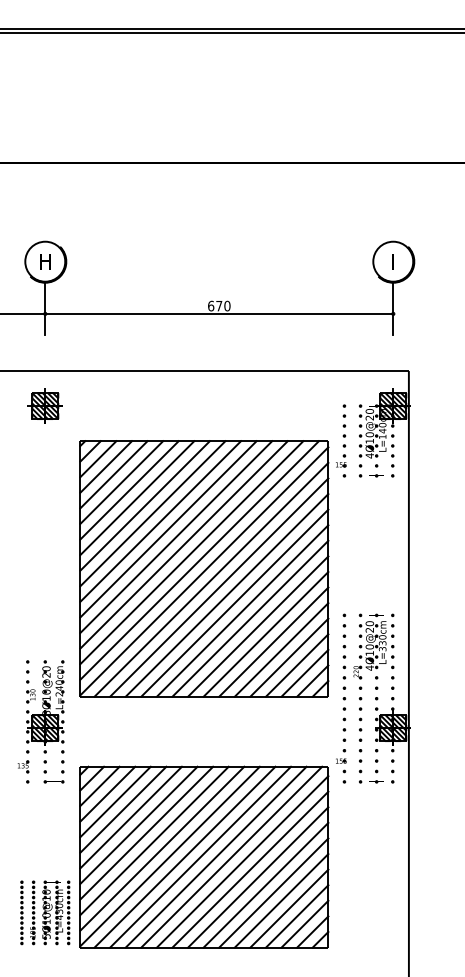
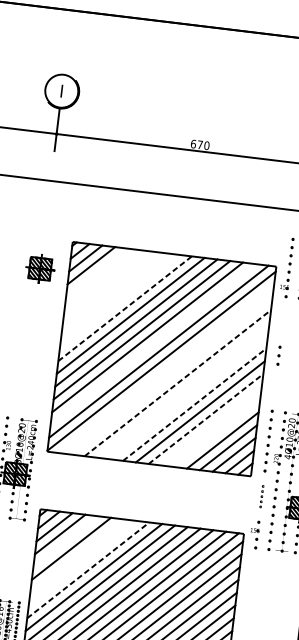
text: (45, 261) -> (61, 91), H -> I
part: (44, 405) -> (39, 268), moved
line: (113, 474) -> (96, 272), removed
line: (121, 482) -> (102, 280), removed
line: (129, 490) -> (108, 287), removed
line: (137, 498) -> (113, 294), removed
line: (144, 505) -> (119, 301), removed
line: (152, 513) -> (124, 308), solid -> dashed
part: (344, 547) -> (279, 355), added
line: (191, 552) -> (152, 344), removed
line: (211, 579) -> (166, 368), removed
line: (219, 587) -> (172, 375), removed
line: (227, 595) -> (178, 383), solid -> dashed
line: (234, 602) -> (183, 389), removed
line: (242, 610) -> (189, 397), removed
line: (250, 618) -> (194, 404), solid -> dashed
line: (266, 633) -> (206, 418), solid -> dashed
line: (273, 641) -> (211, 425), removed
line: (281, 649) -> (217, 432), removed
part: (344, 719) -> (261, 496), size x0.6
line: (115, 801) -> (65, 541), removed
line: (130, 817) -> (76, 555), removed
line: (138, 824) -> (82, 562), removed
line: (146, 833) -> (88, 570), solid -> dashed

